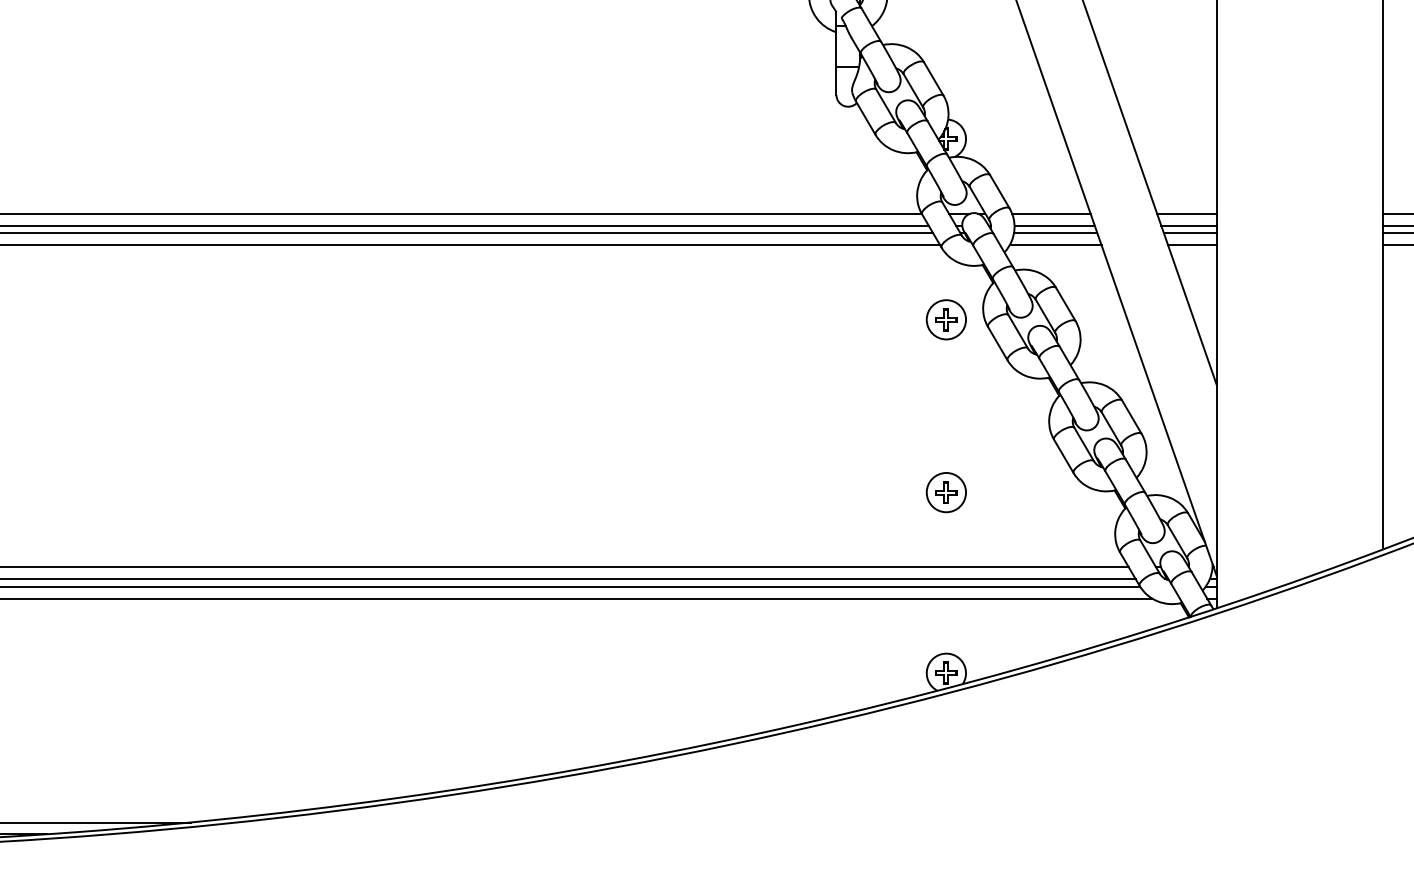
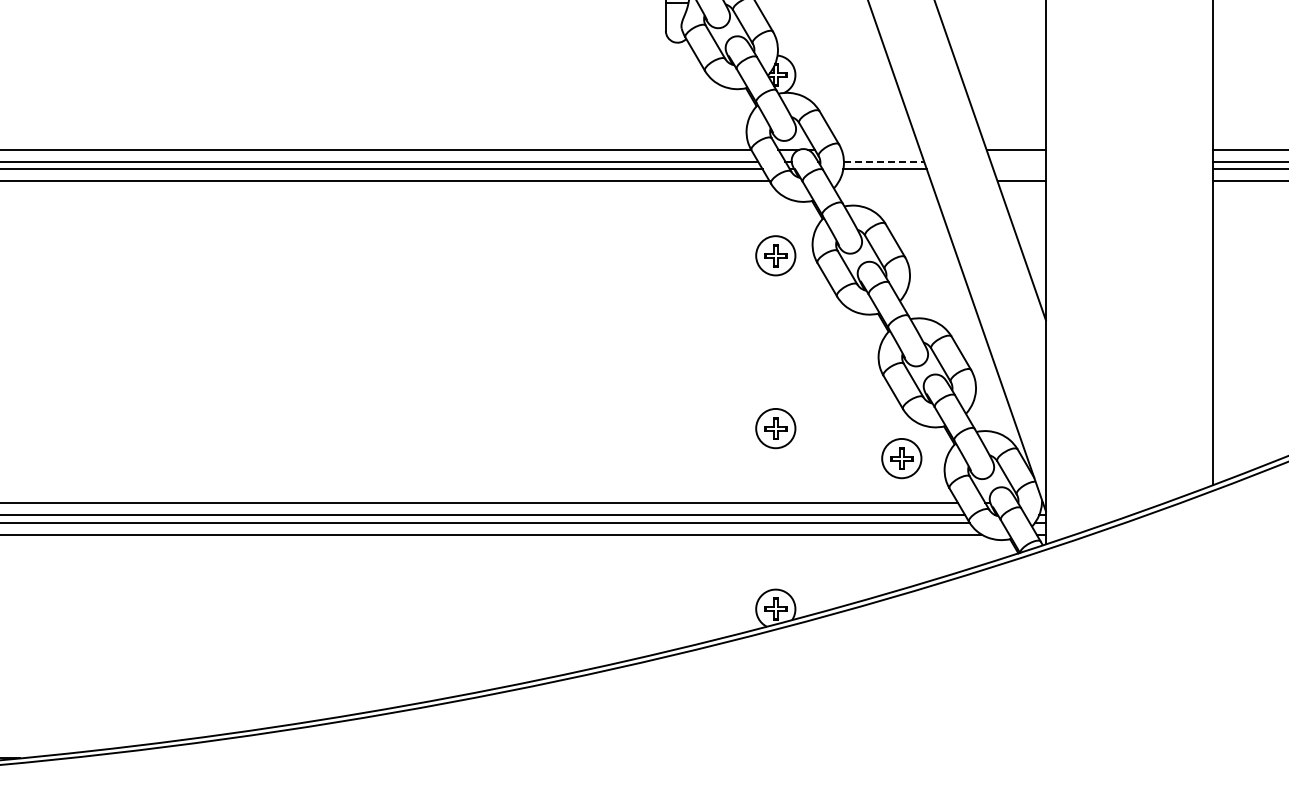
line: (1051, 213) -> (880, 149), removed
line: (1055, 225) -> (884, 161), solid -> dashed
line: (1188, 225) -> (1017, 161), removed
line: (1190, 233) -> (1019, 169), removed
line: (1055, 245) -> (884, 181), removed
part: (1071, 522) -> (900, 458), added

